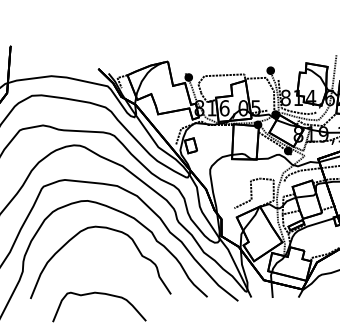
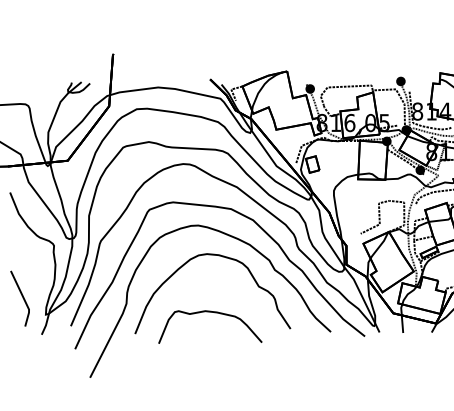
part: (103, 294) -> (214, 313), moved

